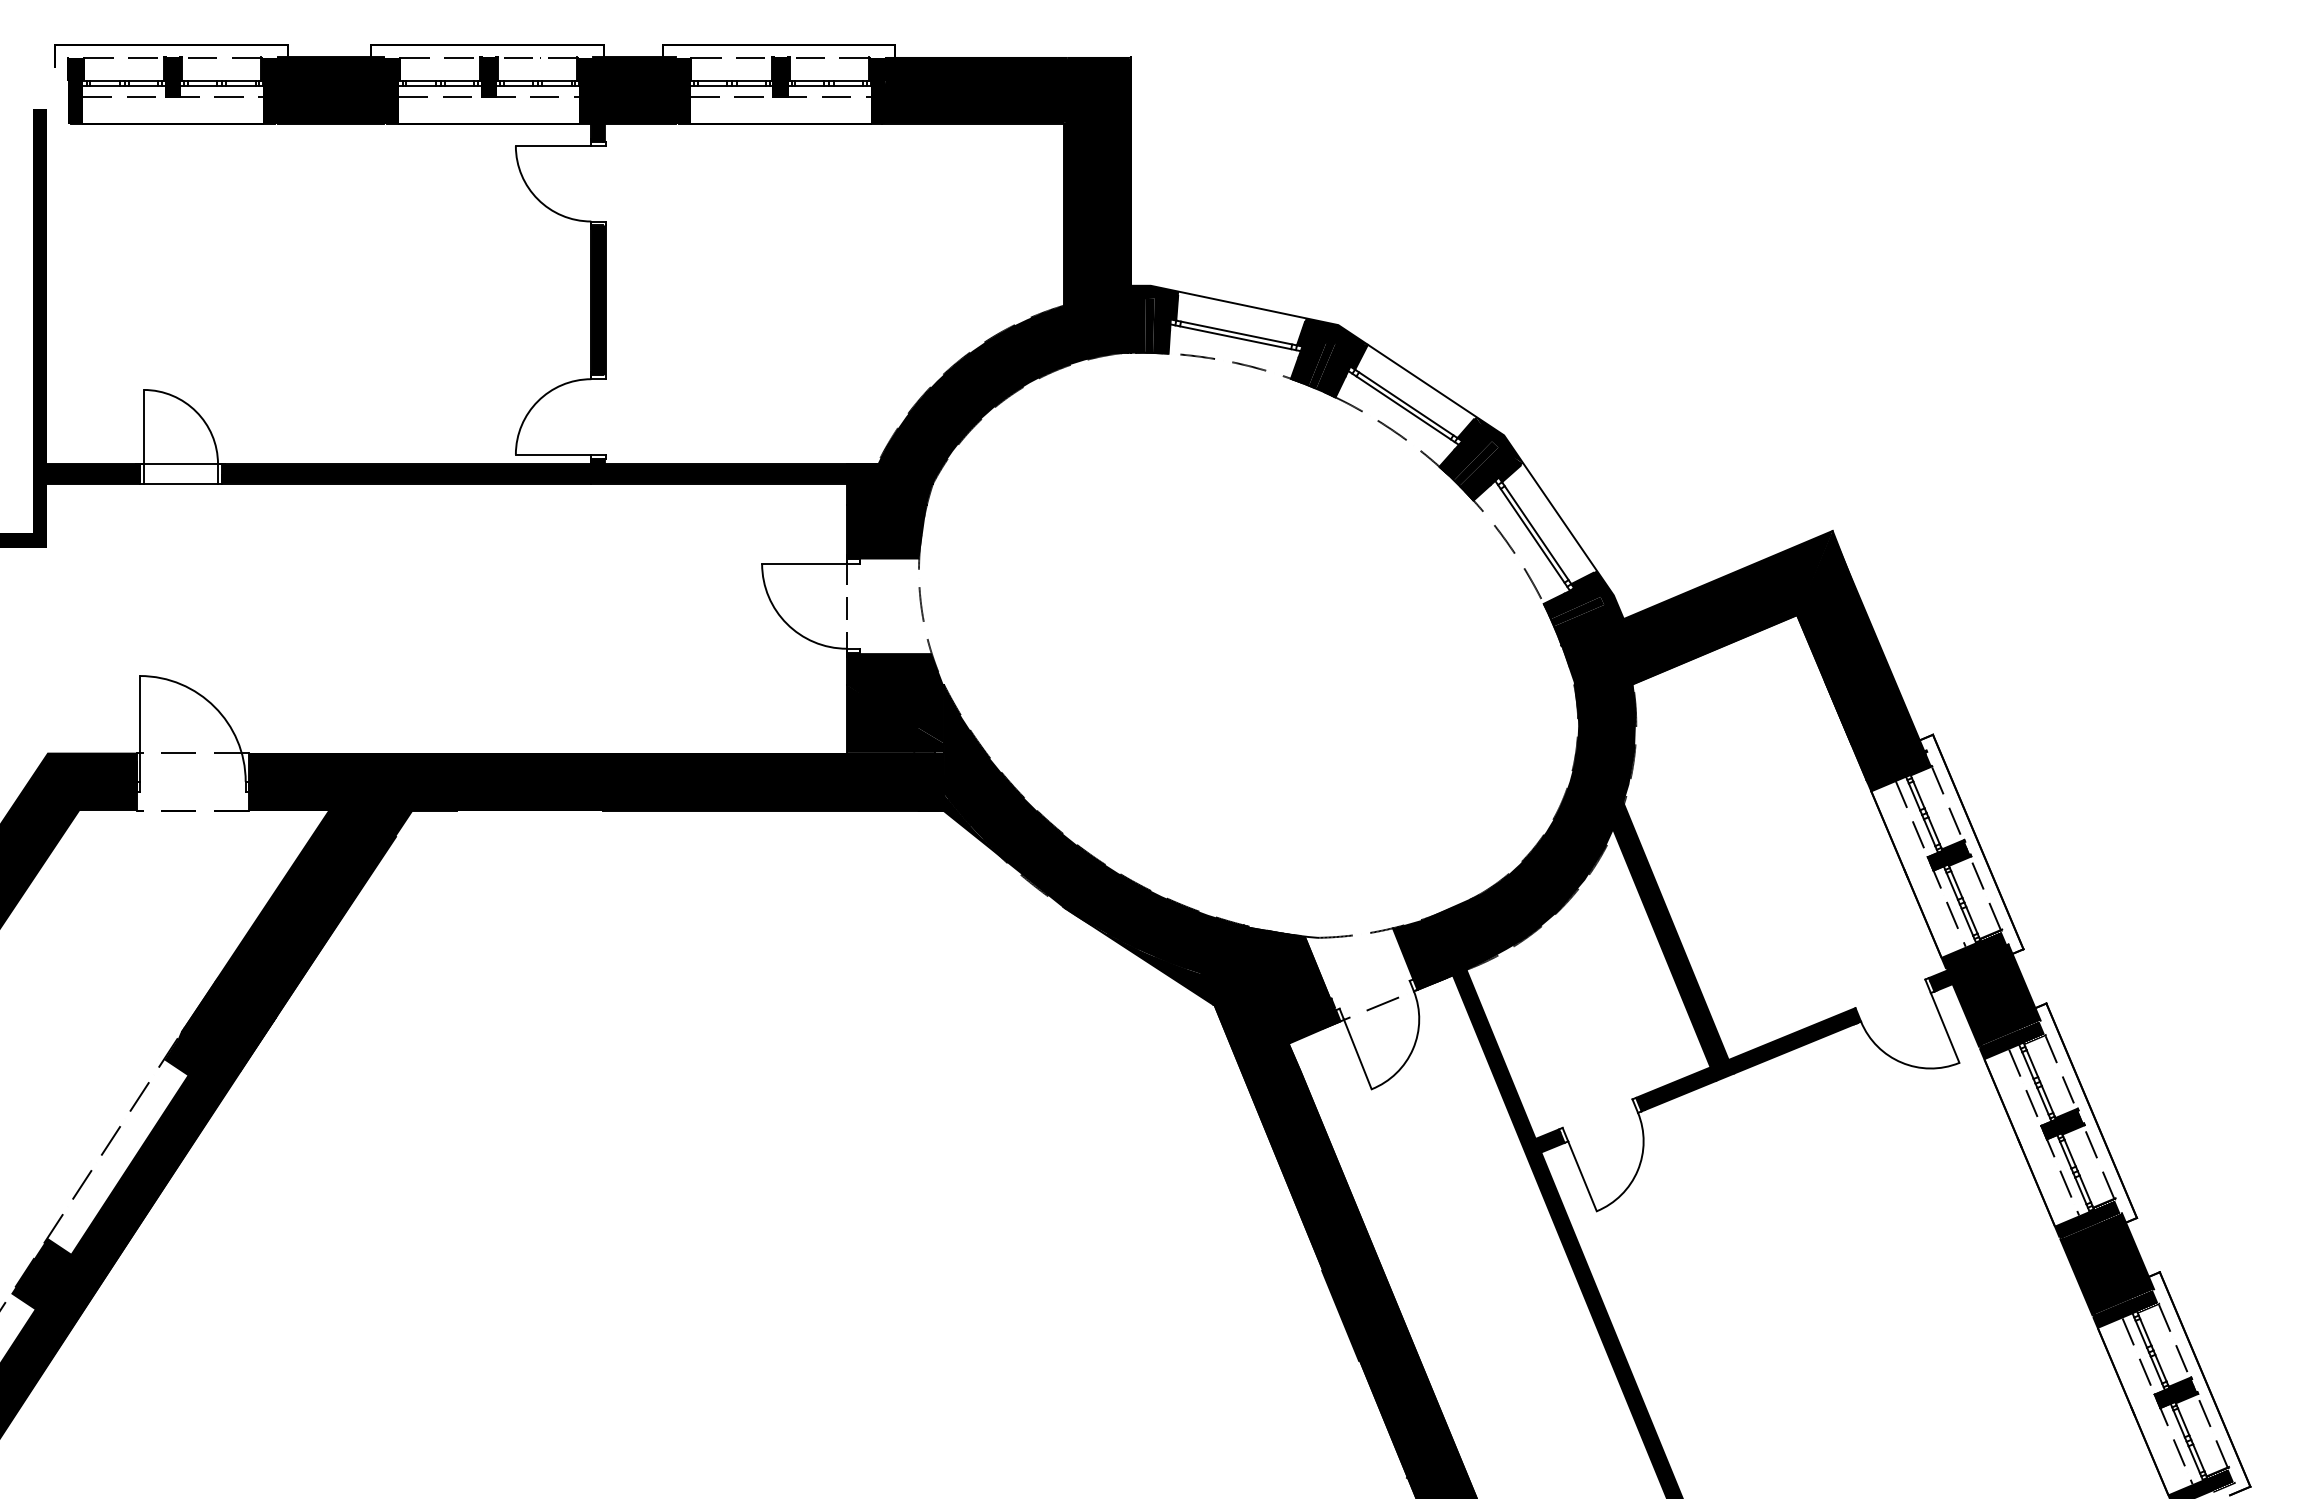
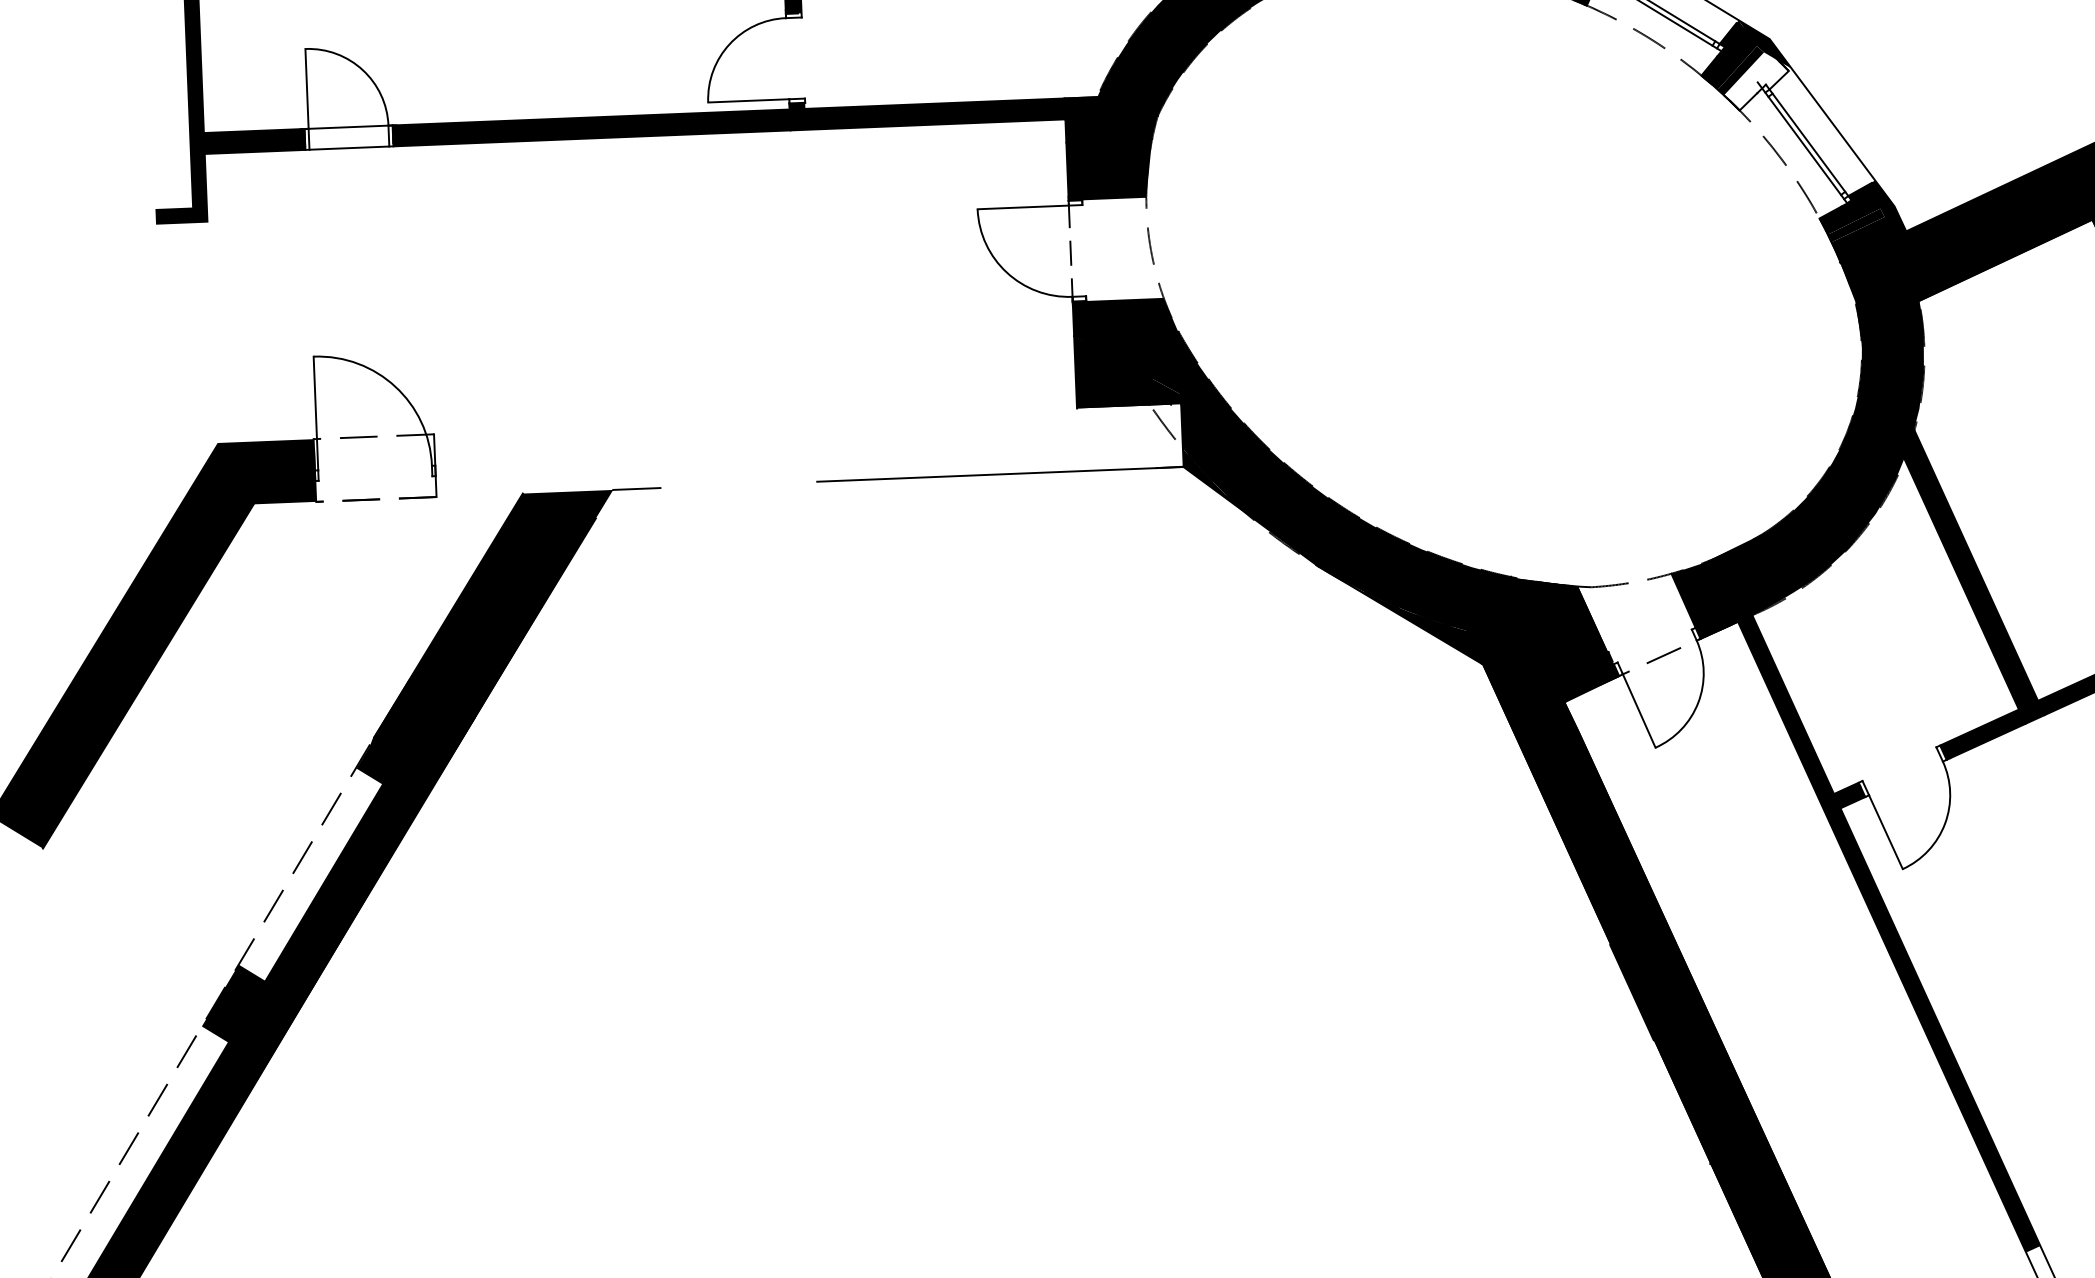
fill: (1491, 472) -> (1757, 79), removed
fill: (595, 781) -> (807, 450), removed

